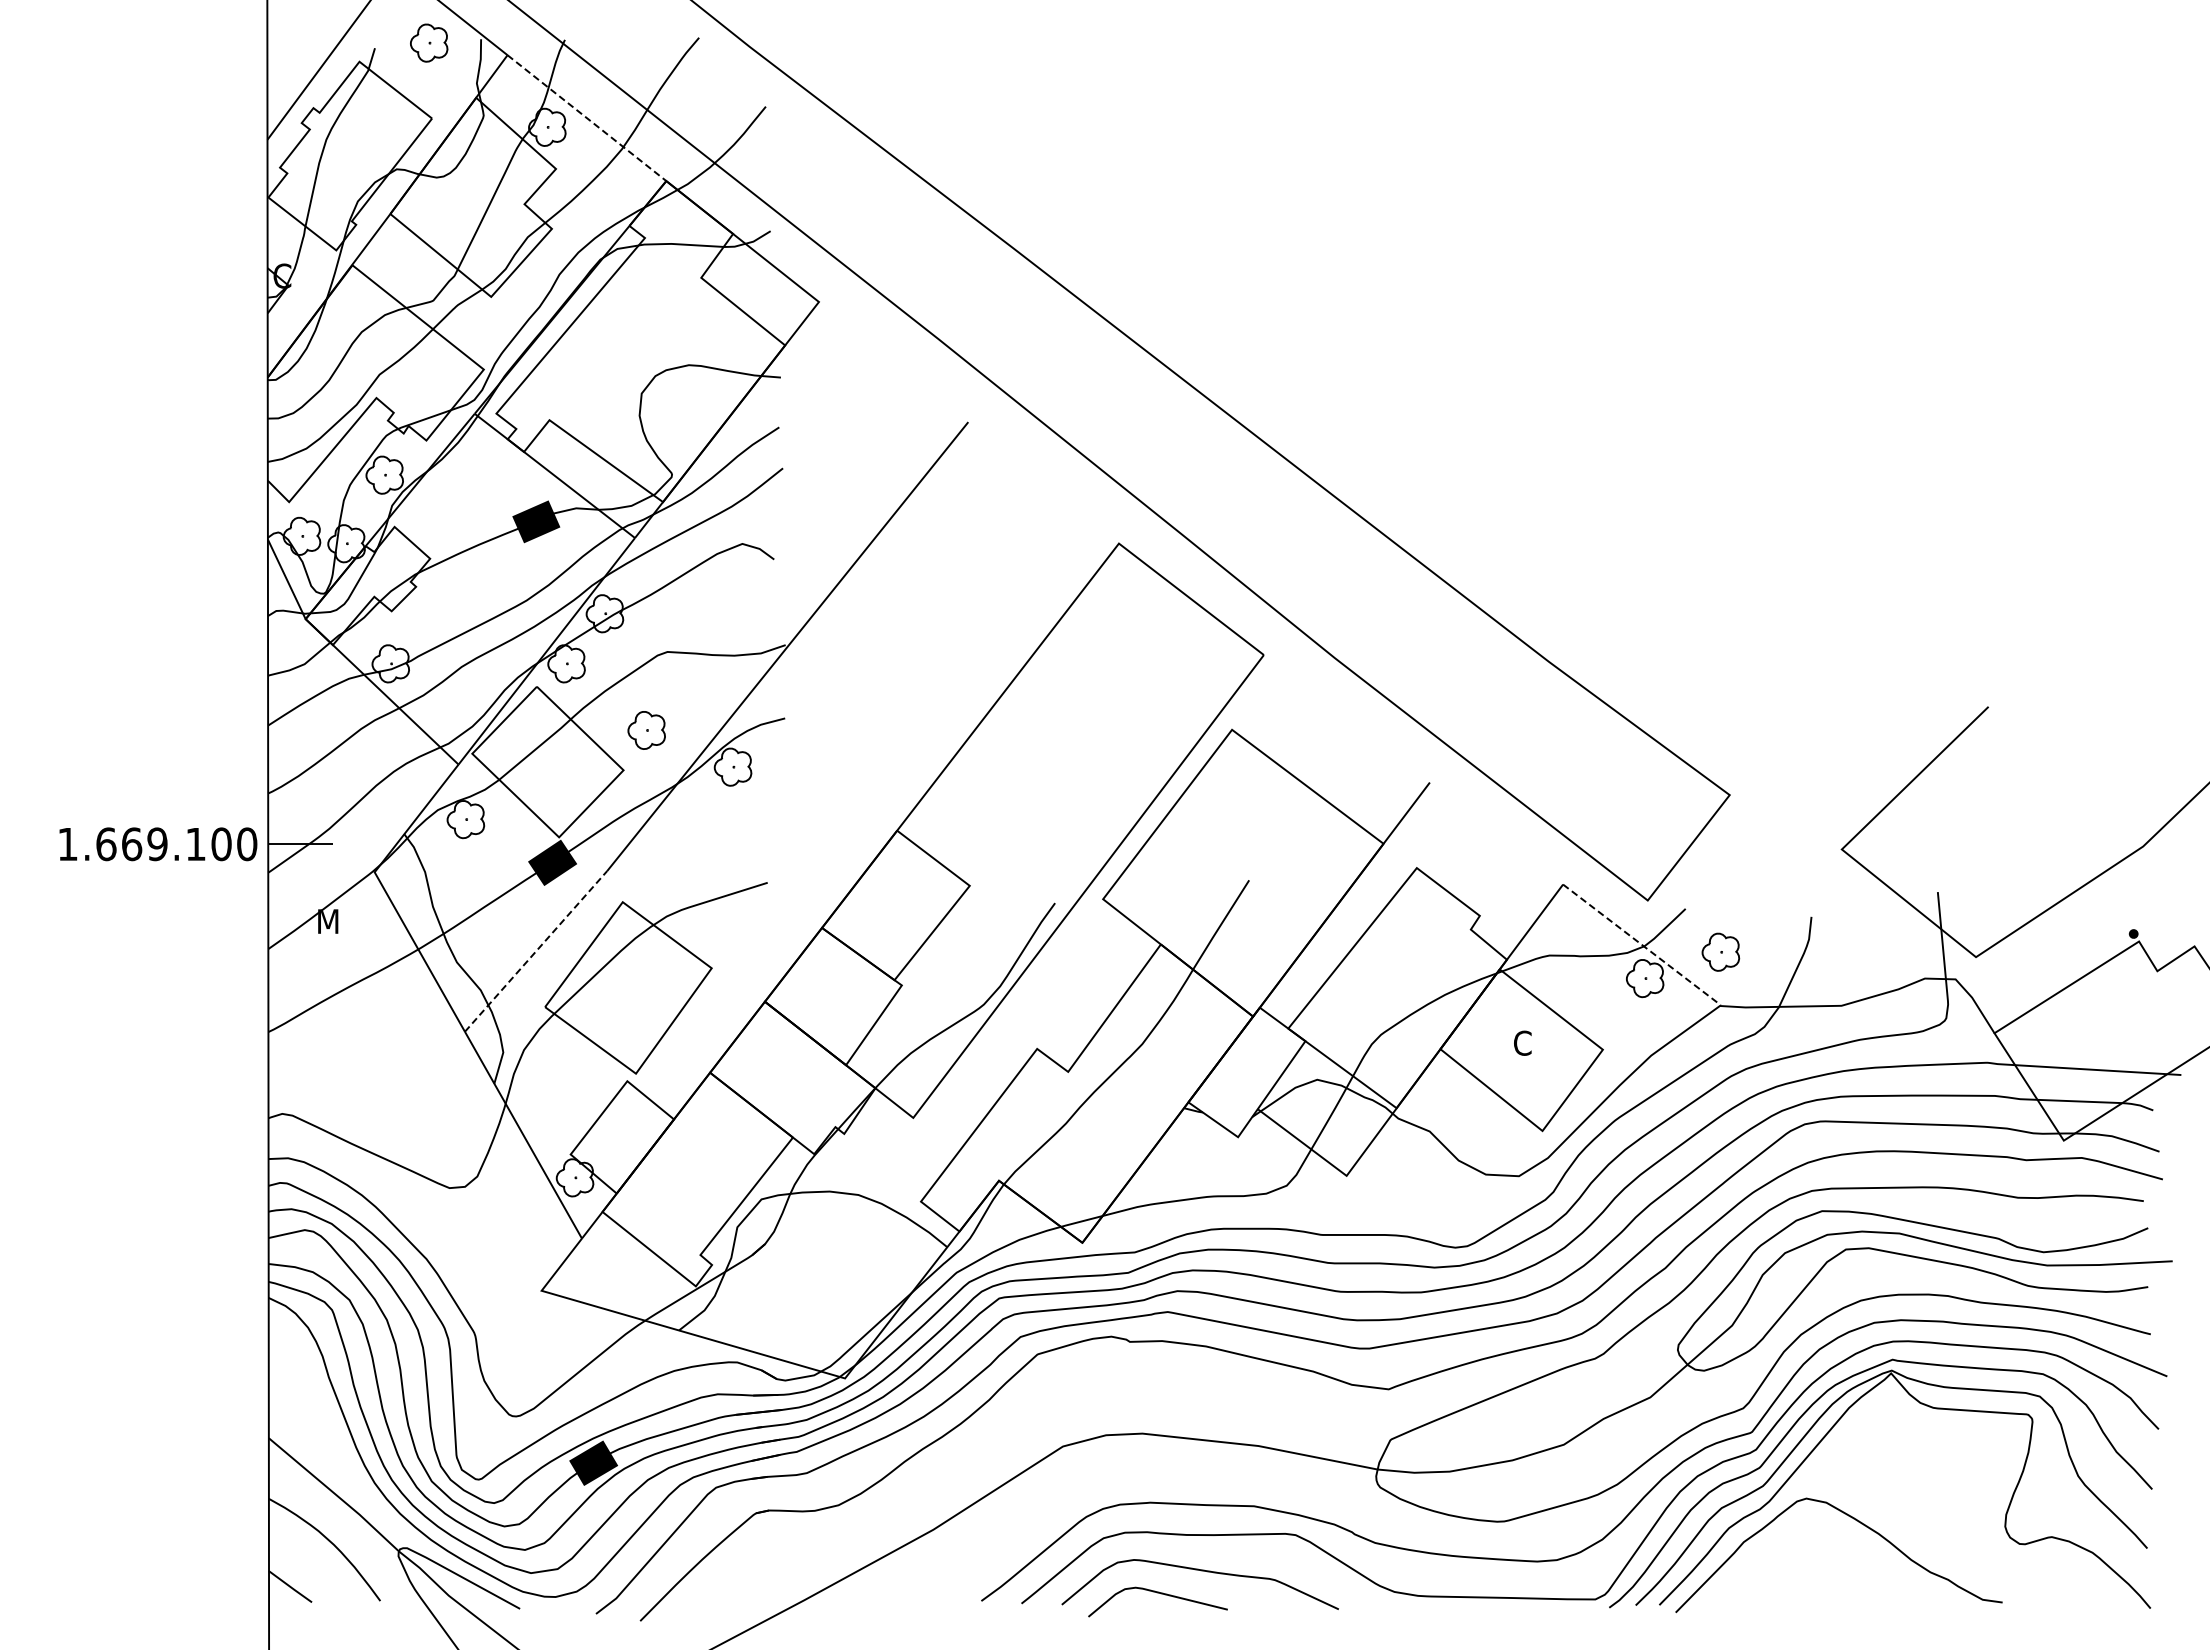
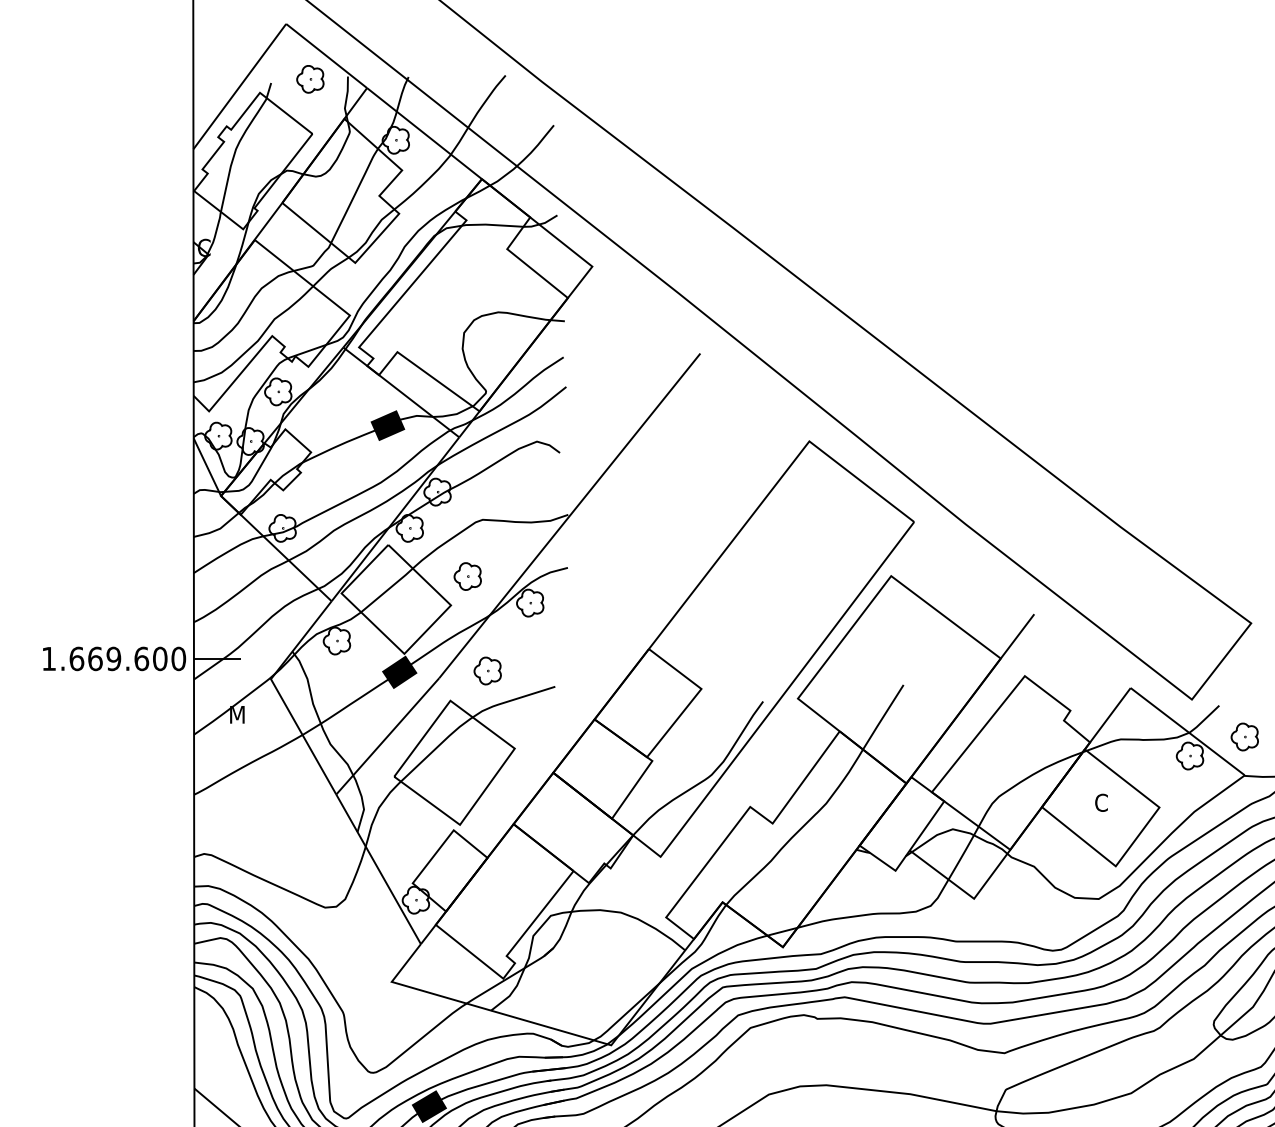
line: (587, 118) -> (424, 133), dashed -> solid
text: (196, 844) -> (142, 659), 1.669.100 -> 1.669.600
part: (674, 860) -> (487, 670), added
line: (1642, 945) -> (1188, 732), dashed -> solid
line: (536, 951) -> (388, 736), dashed -> solid

